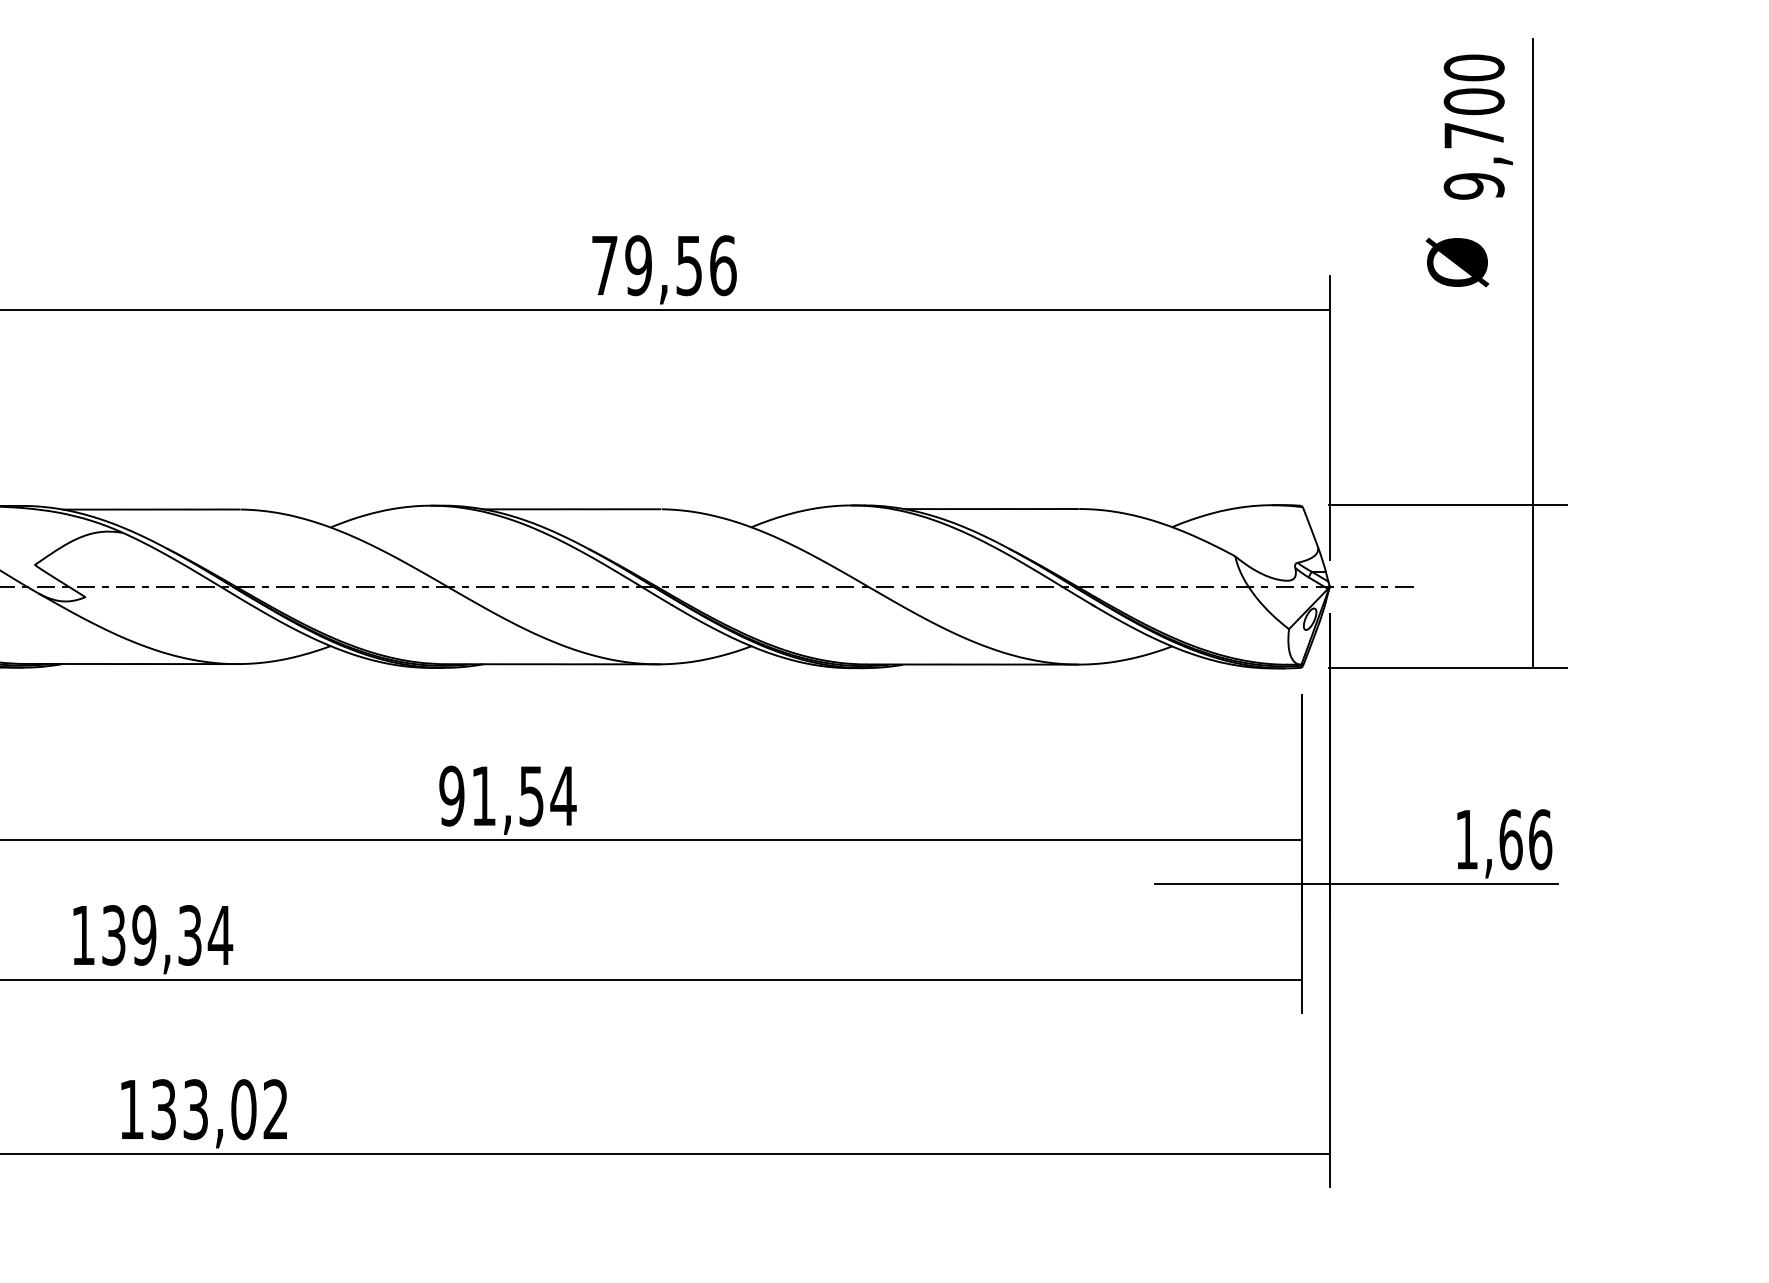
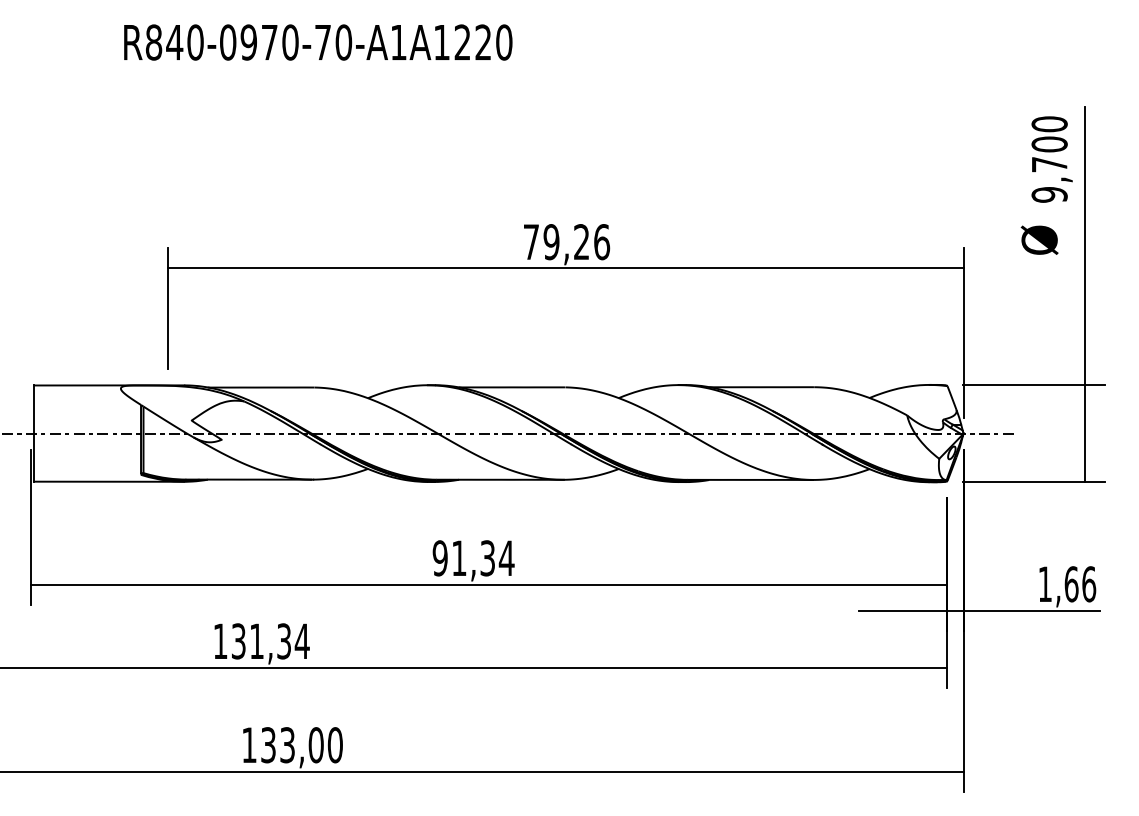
text: (688, 266) -> (581, 242), 79,56 -> 79,26
text: (531, 794) -> (487, 557), 91,54 -> 91,34
text: (143, 935) -> (256, 641), 139,34 -> 131,34
text: (274, 1110) -> (334, 745), 133,02 -> 133,00

